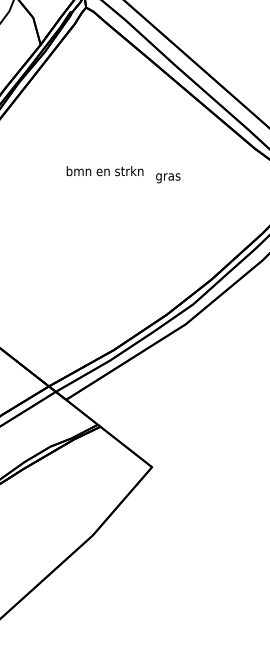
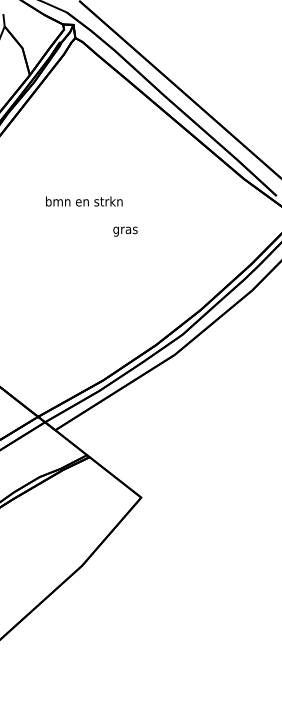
text: (105, 171) -> (84, 201), moved
text: (168, 178) -> (125, 231), moved

